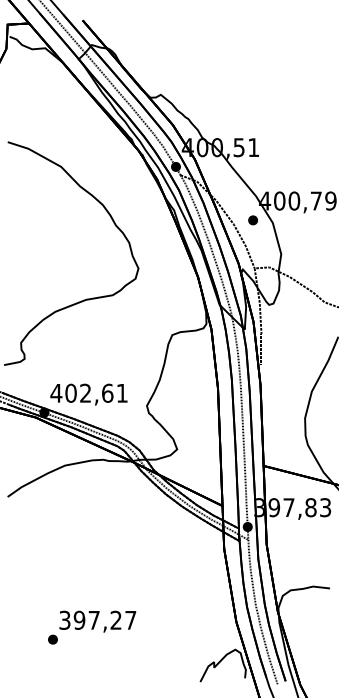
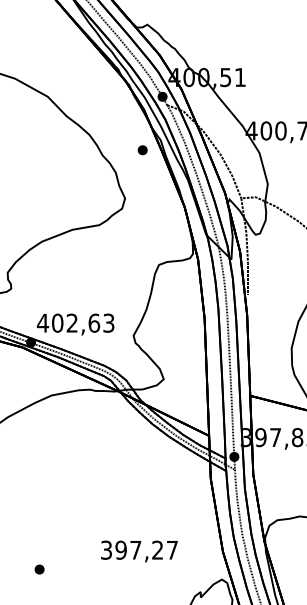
part: (252, 220) -> (142, 150), moved
text: (121, 392) -> (108, 322), 402,61 -> 402,63
text: (97, 621) -> (139, 551), moved

